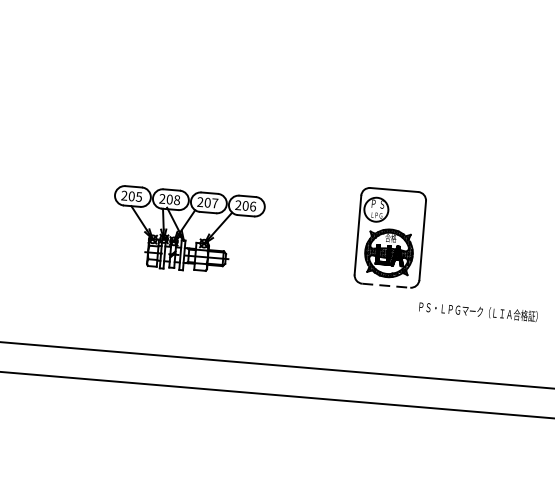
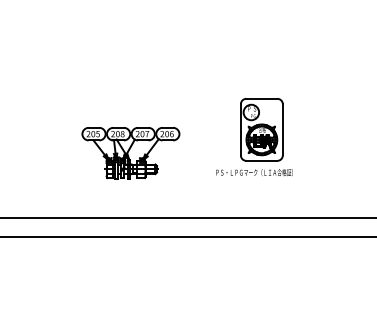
part: (186, 231) -> (130, 153), moved
line: (385, 285) -> (261, 160), dashed -> solid
text: (478, 311) -> (254, 172), moved

